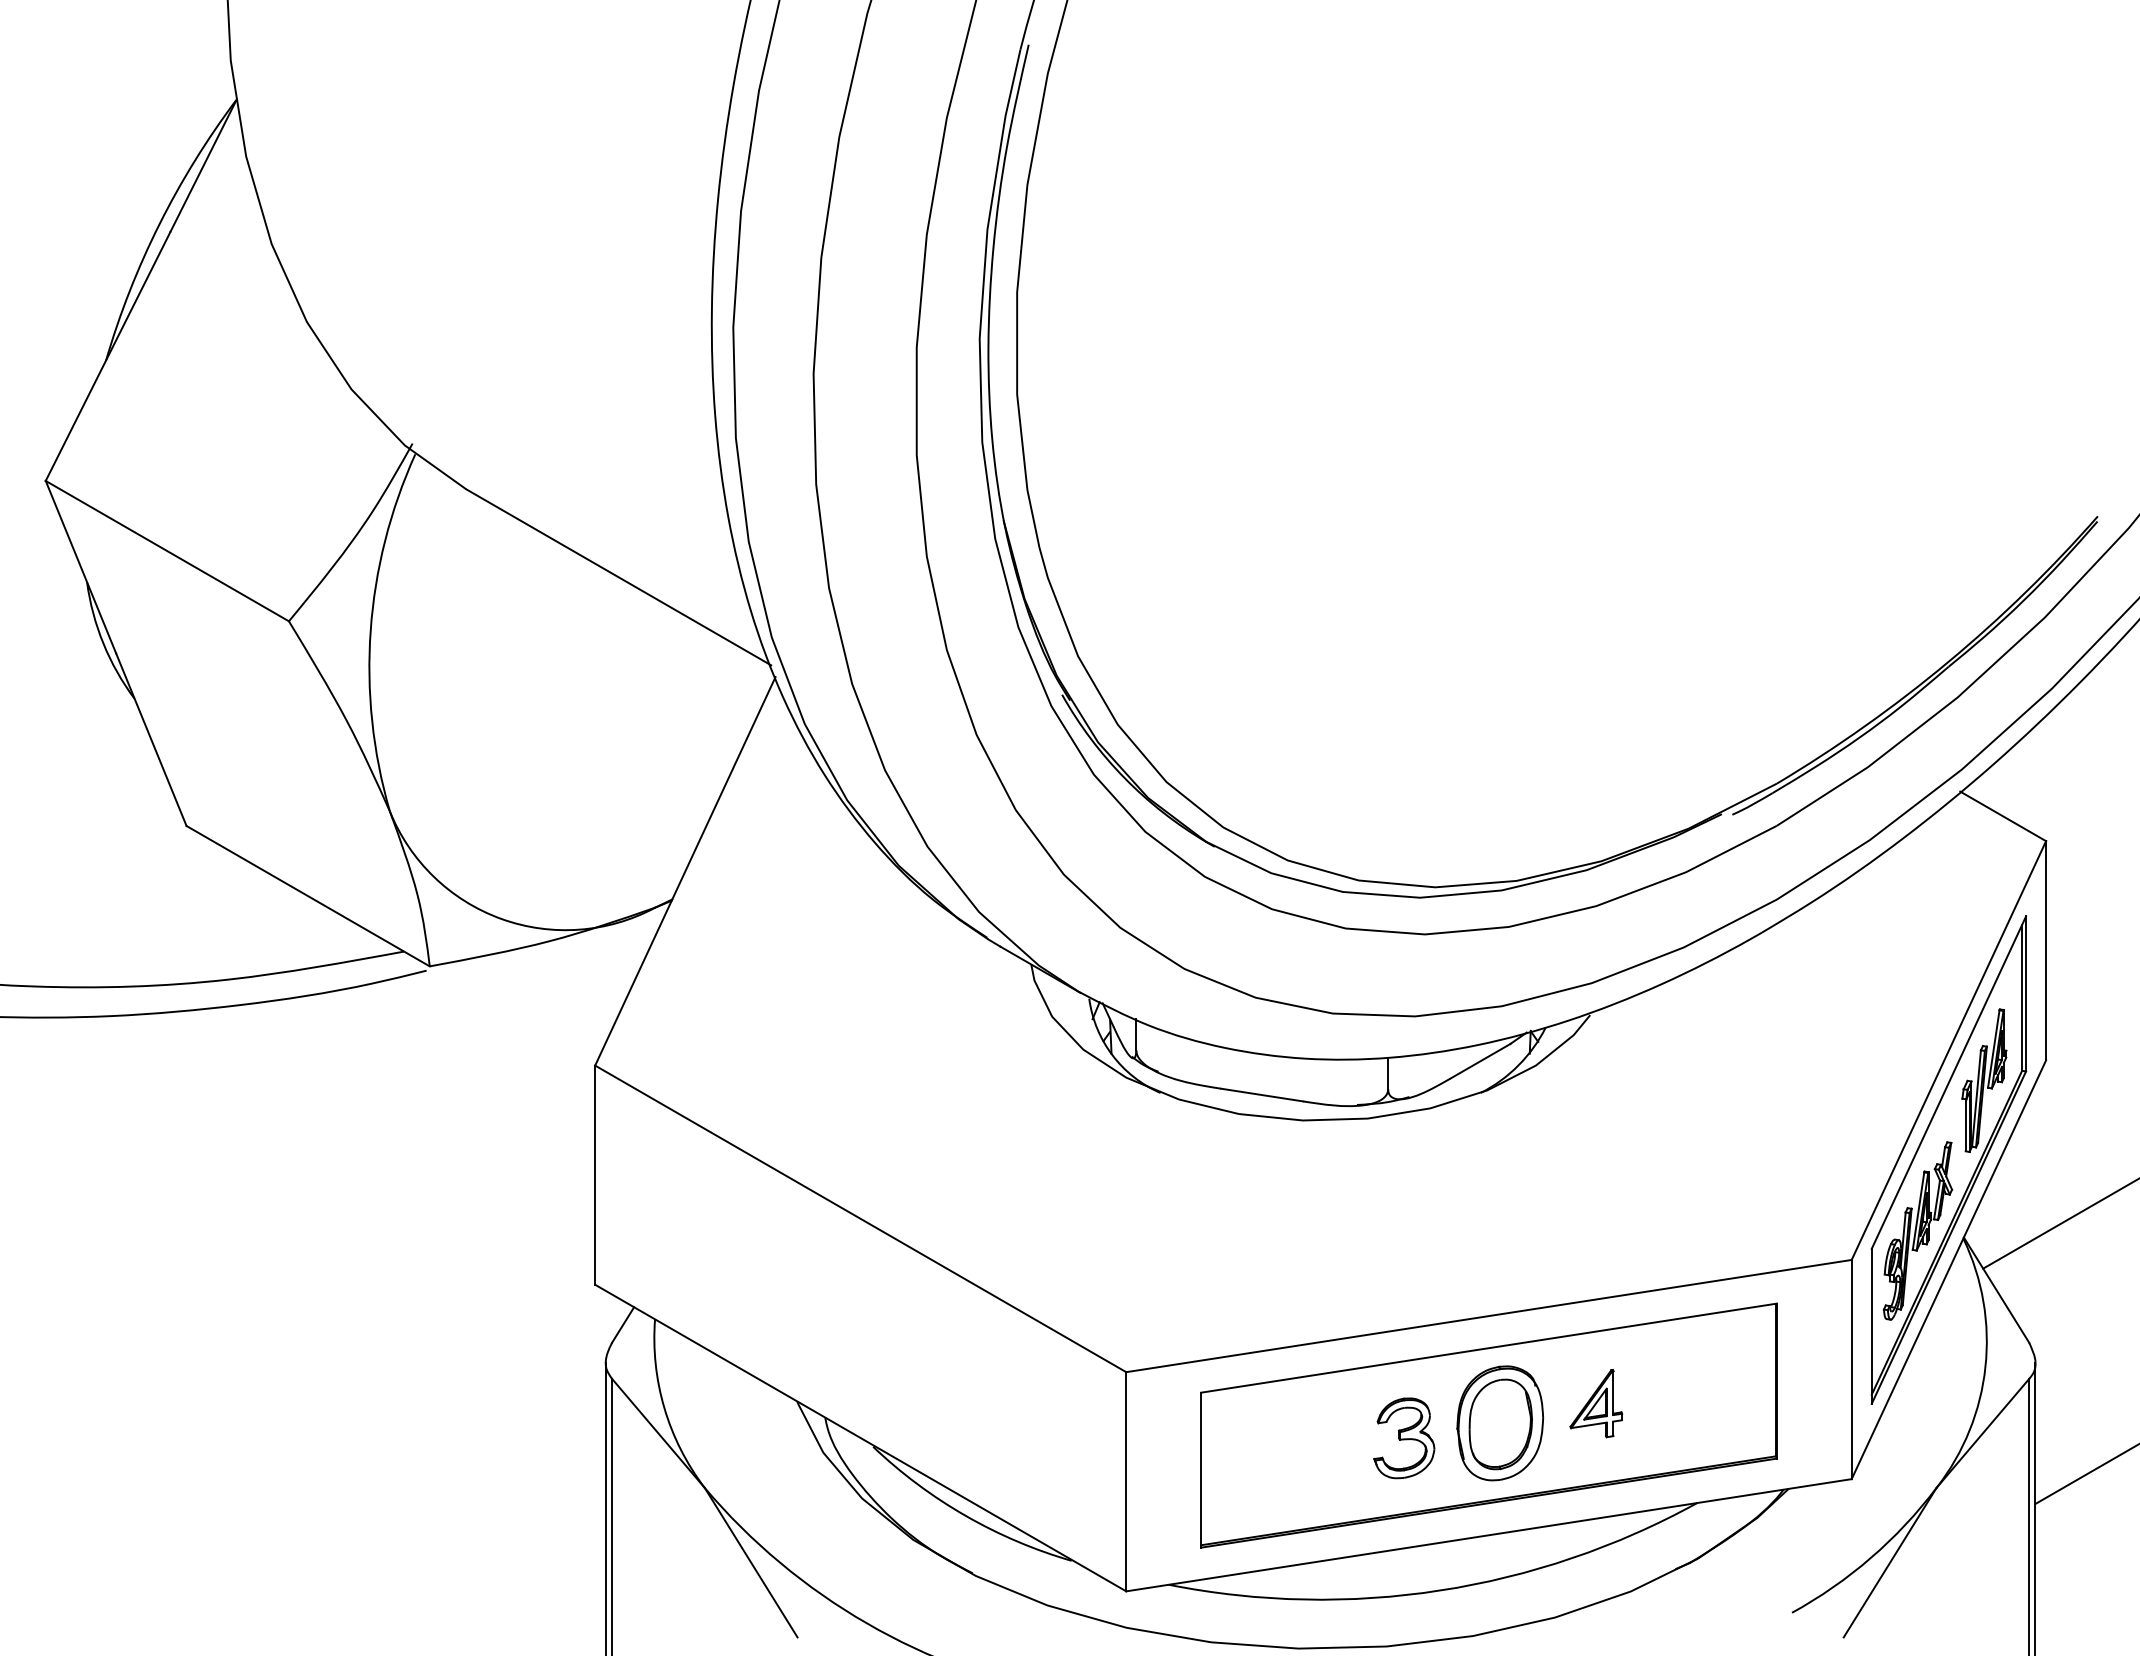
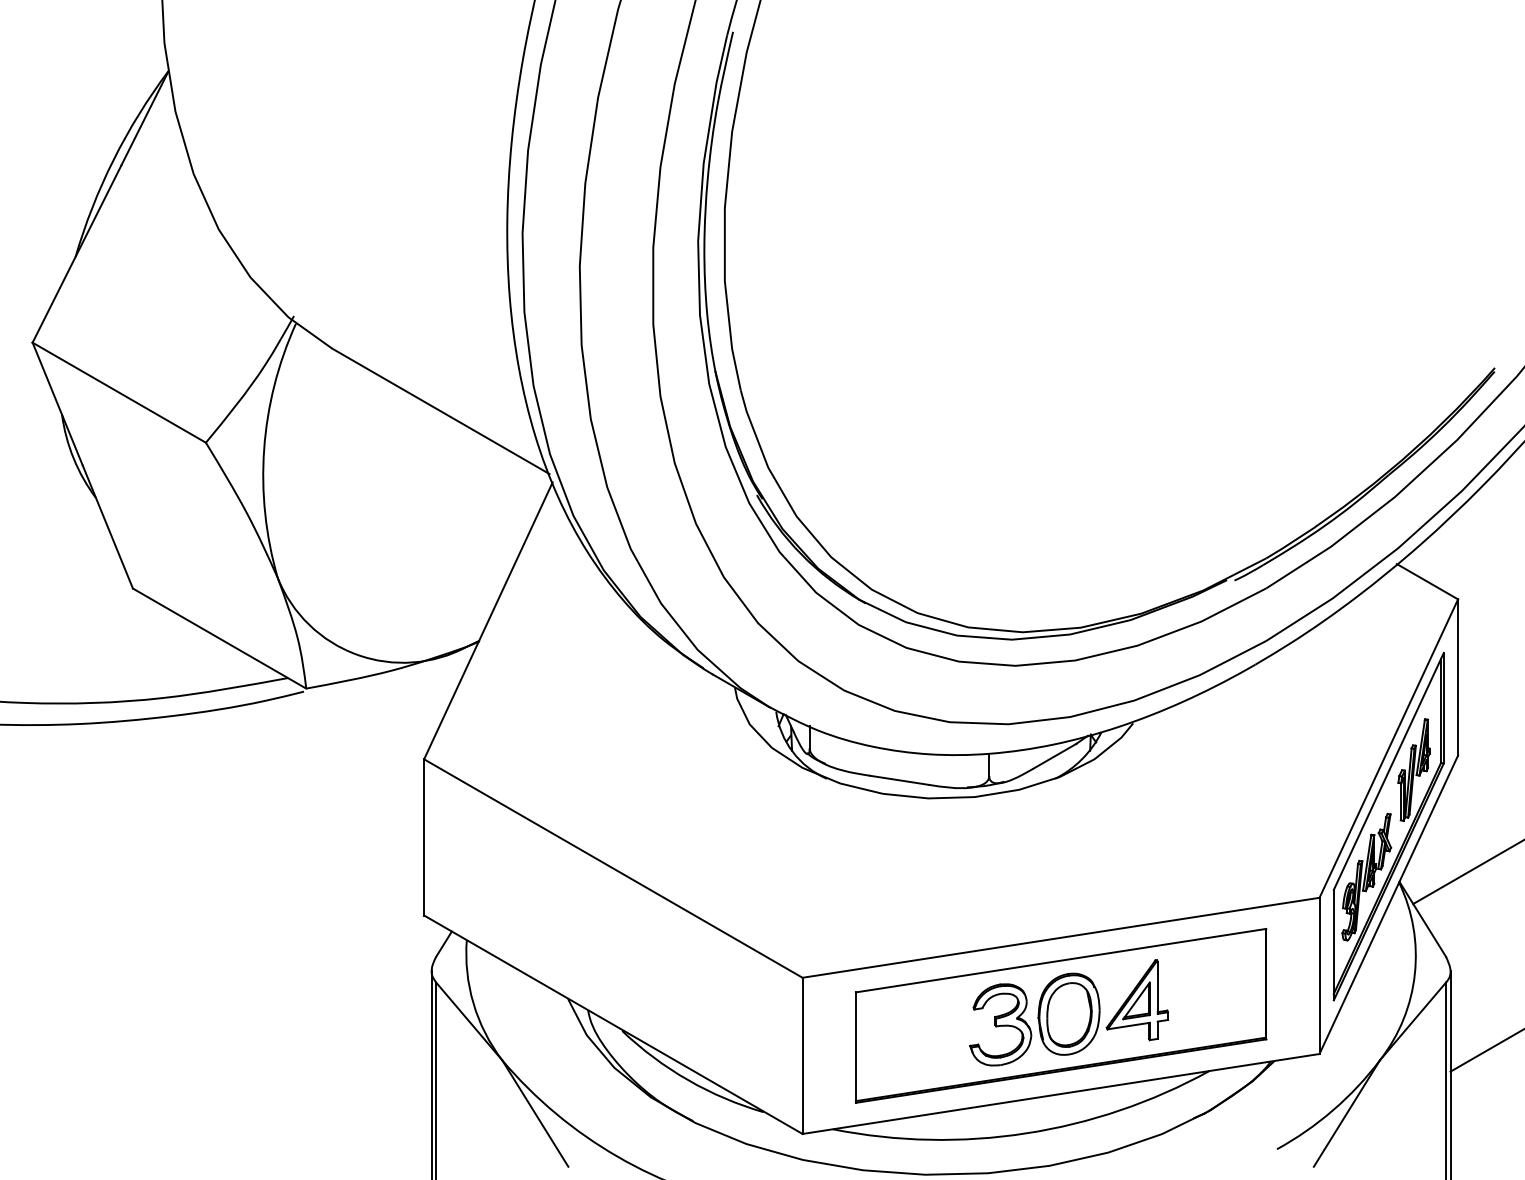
part: (1596, 1403) -> (1137, 1000), size x1.67
part: (1404, 1438) -> (1000, 1025), size x1.43

